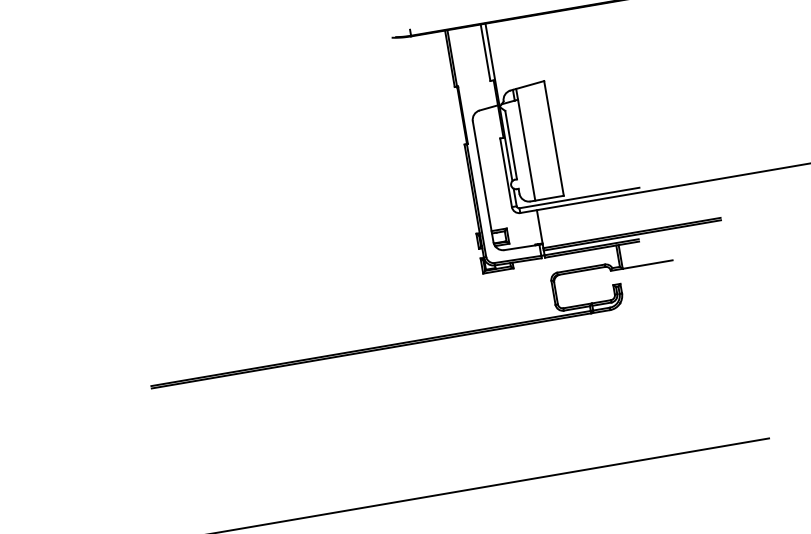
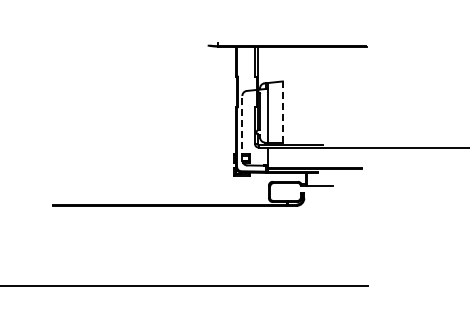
line: (553, 139) -> (282, 112), solid -> dashed
line: (483, 180) -> (242, 127), solid -> dashed

